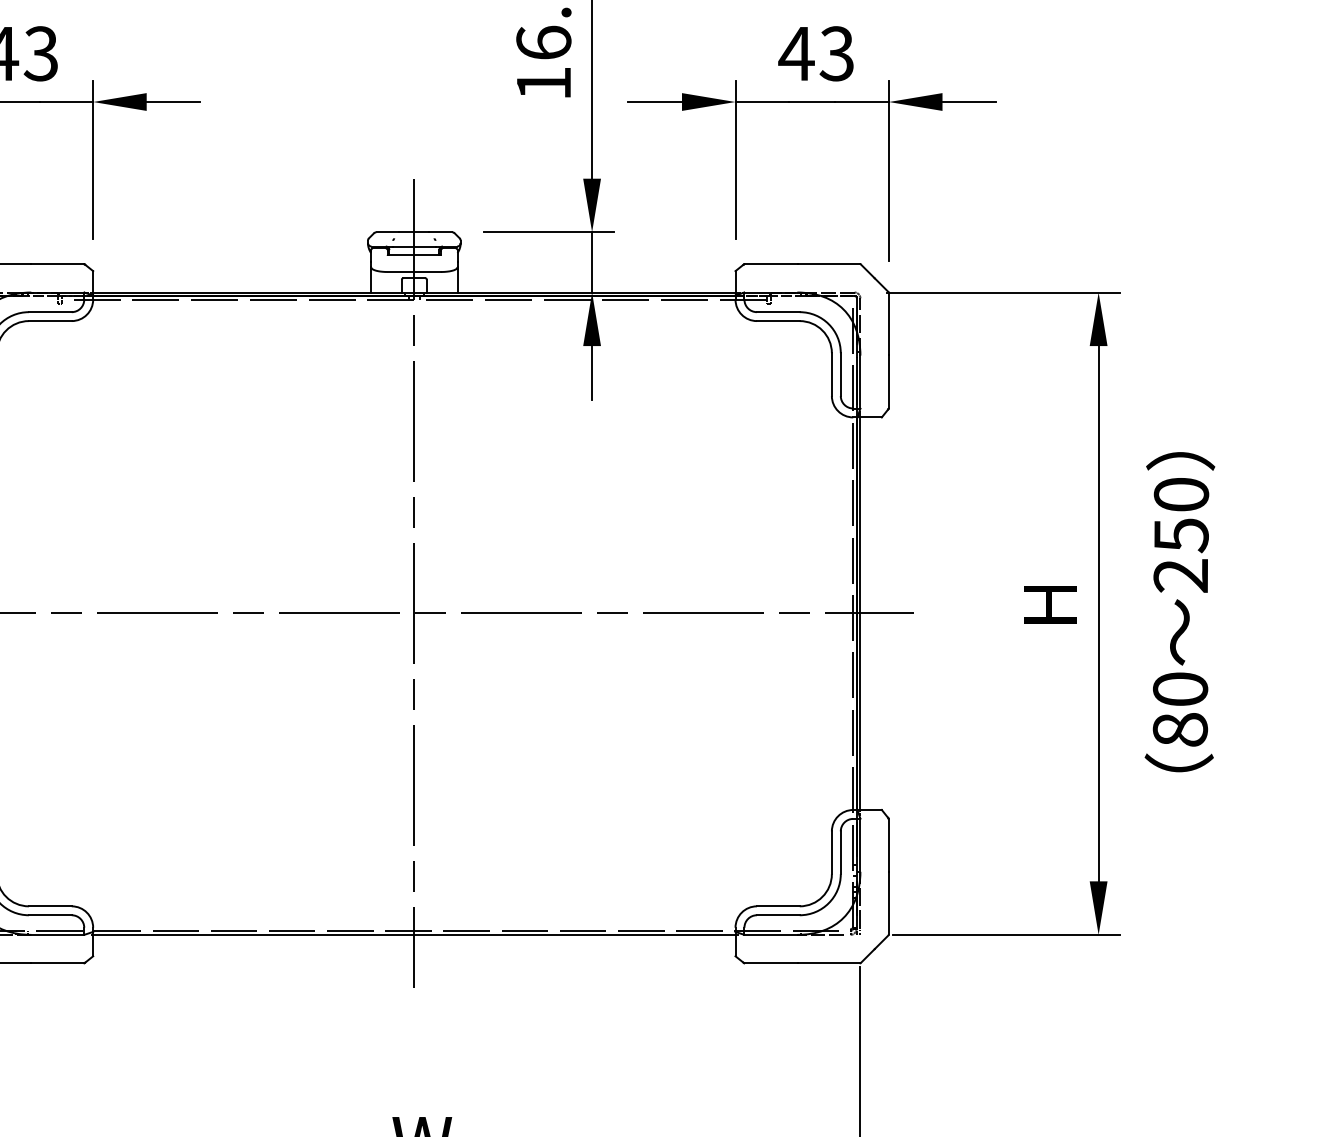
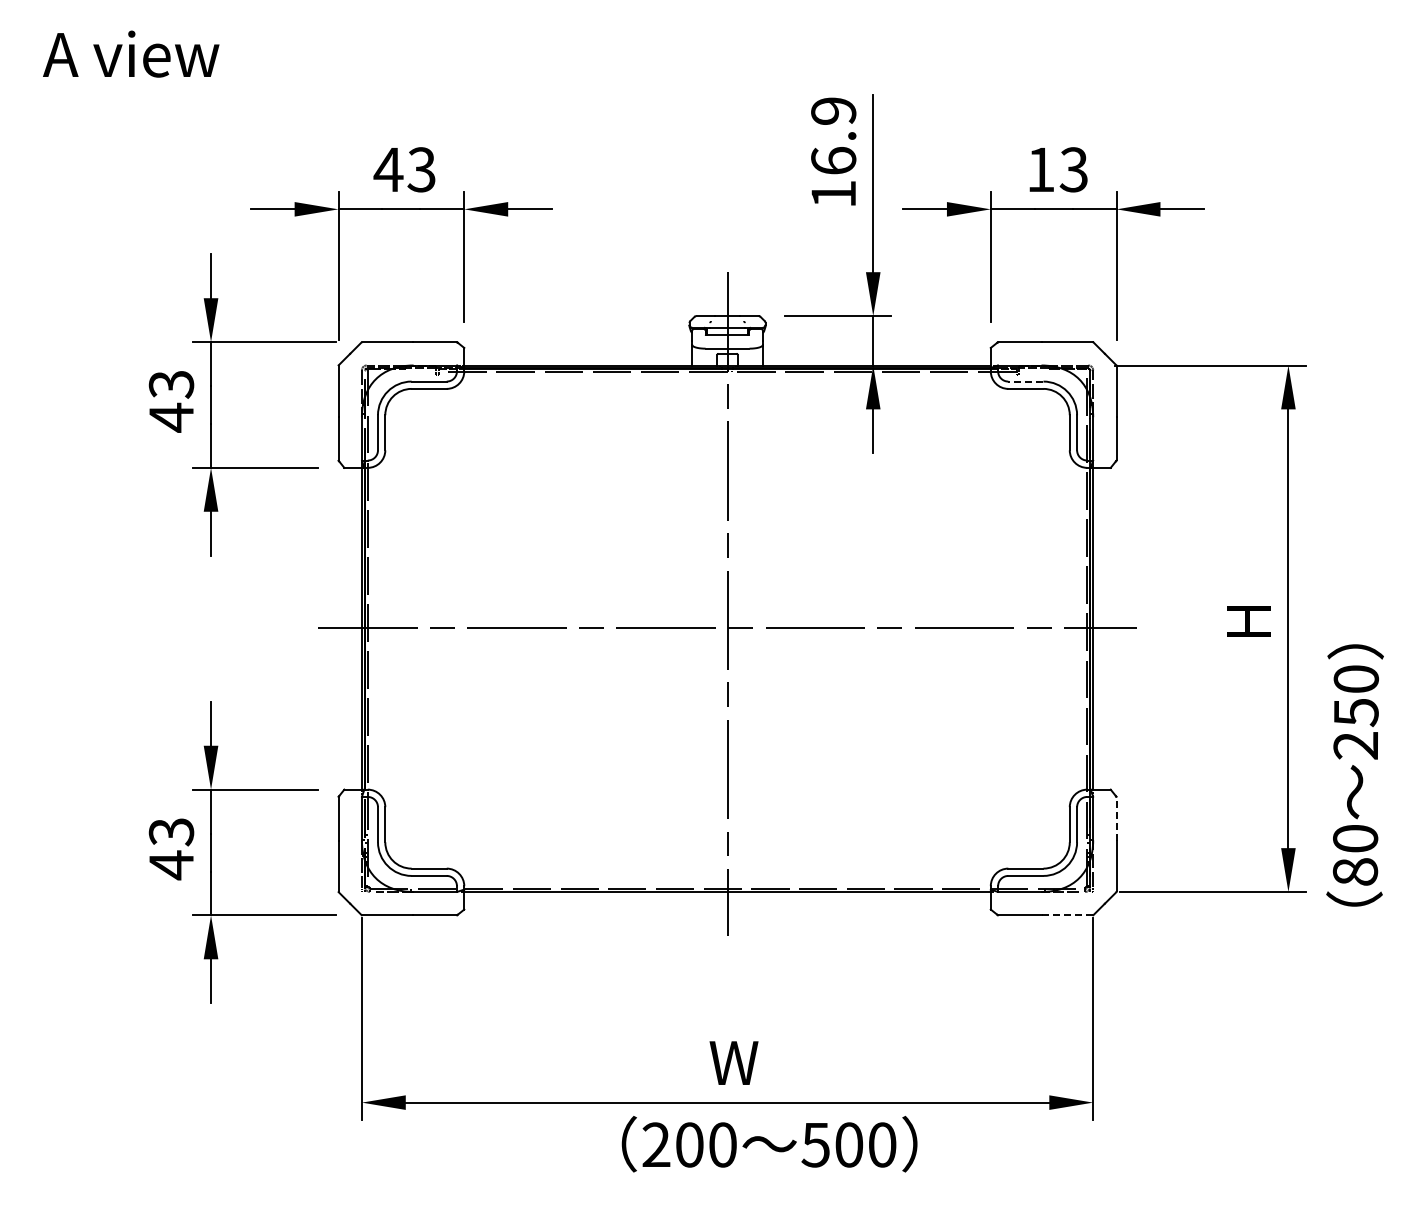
text: (796, 53) -> (1040, 169), 43 -> 13
line: (777, 312) -> (1025, 381), solid -> dashed
text: (1179, 612) -> (1354, 775), moved
line: (888, 846) -> (1116, 819), solid -> dashed
line: (827, 963) -> (1066, 915), solid -> dashed

